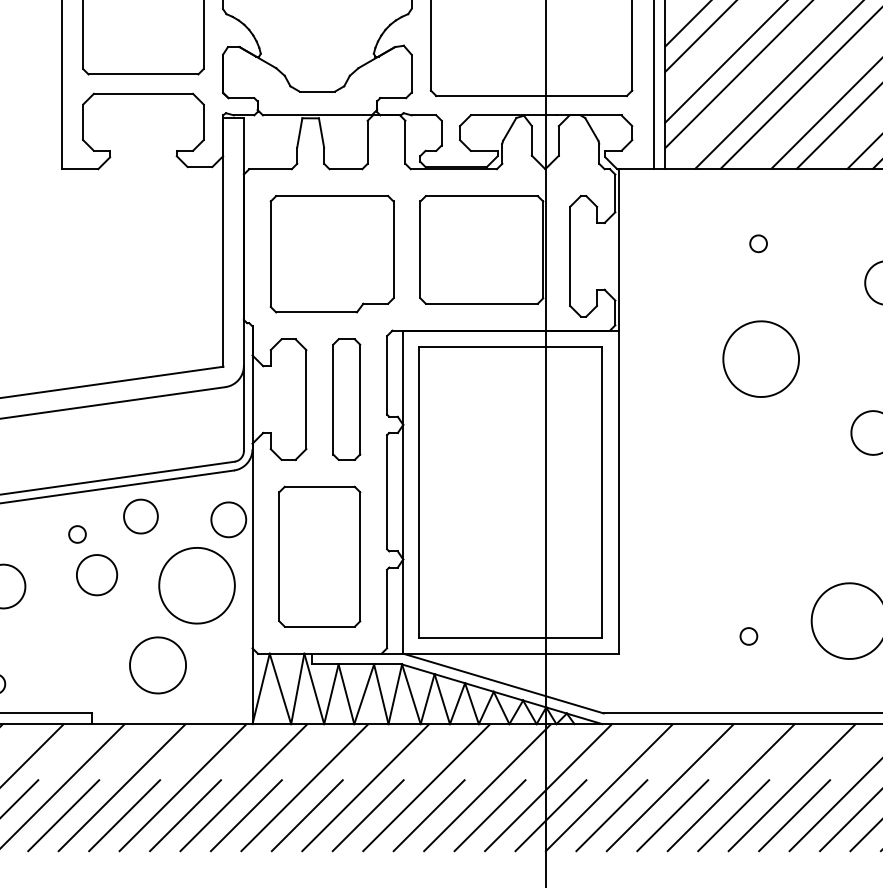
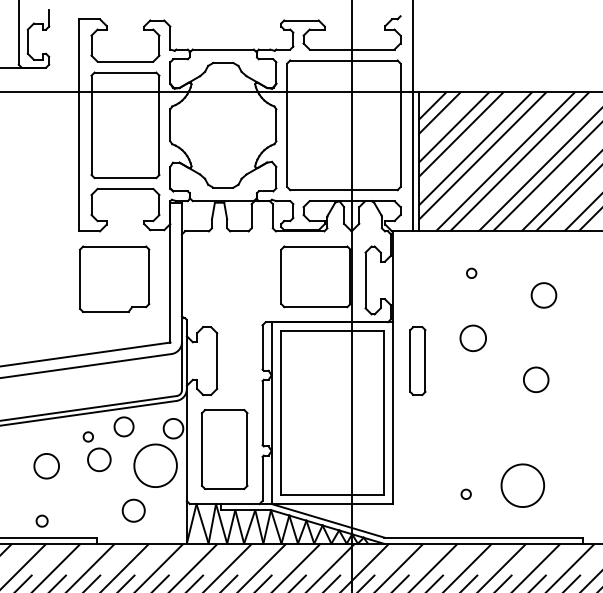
part: (331, 252) -> (114, 278), moved
part: (761, 359) -> (473, 338), size x0.6
part: (346, 398) -> (417, 360), moved
part: (157, 665) -> (133, 510), size x0.7

